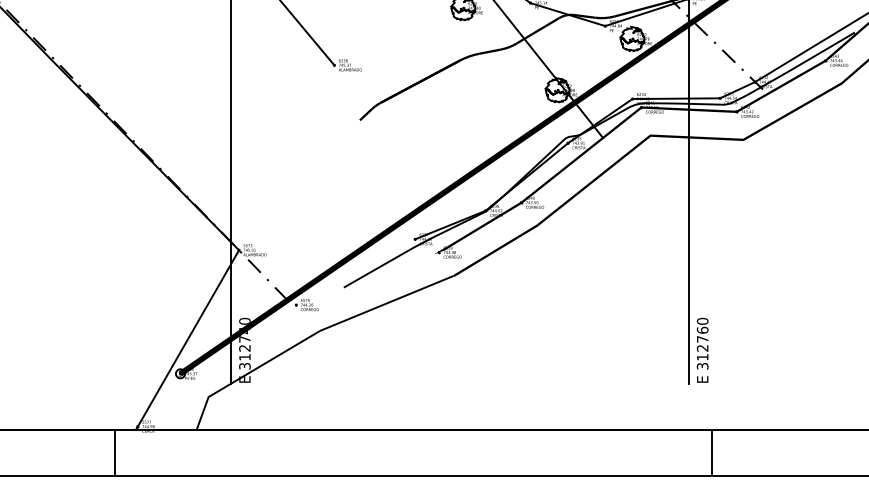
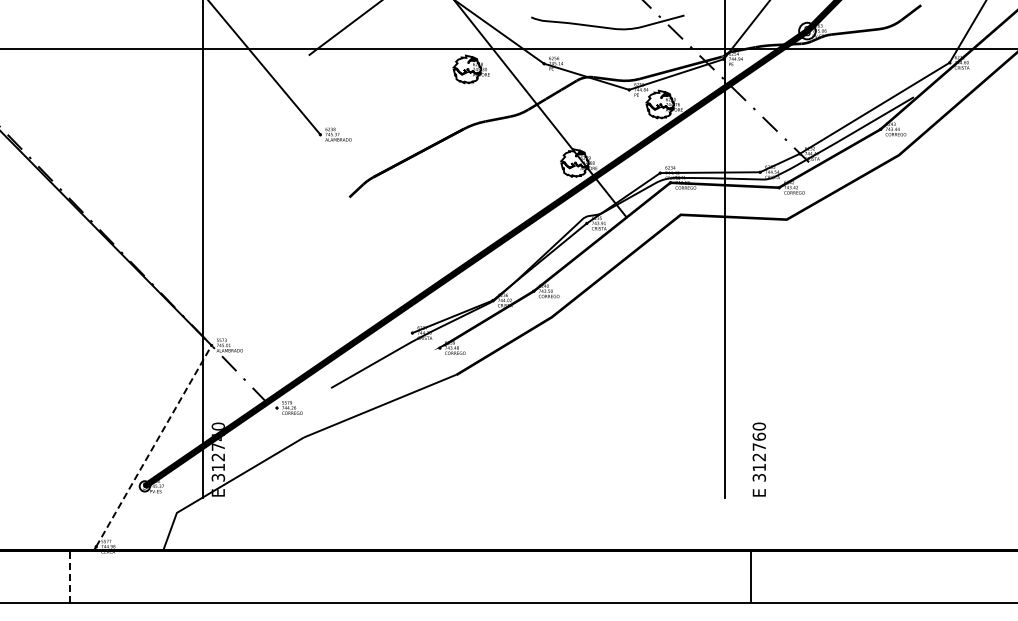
line: (188, 338) -> (153, 446), solid -> dashed
text: (701, 350) -> (758, 459), moved
line: (114, 452) -> (69, 576), solid -> dashed

